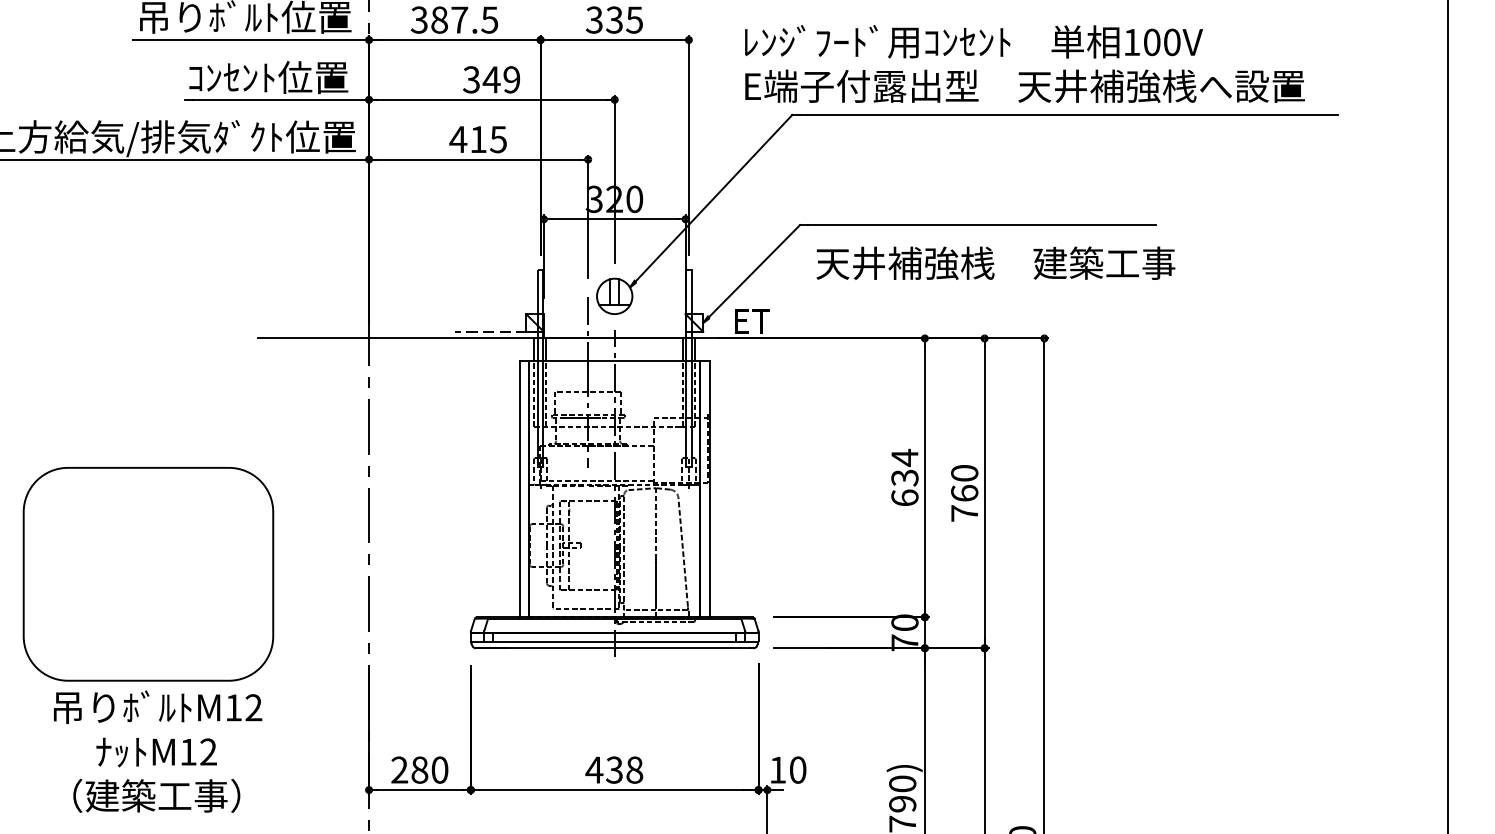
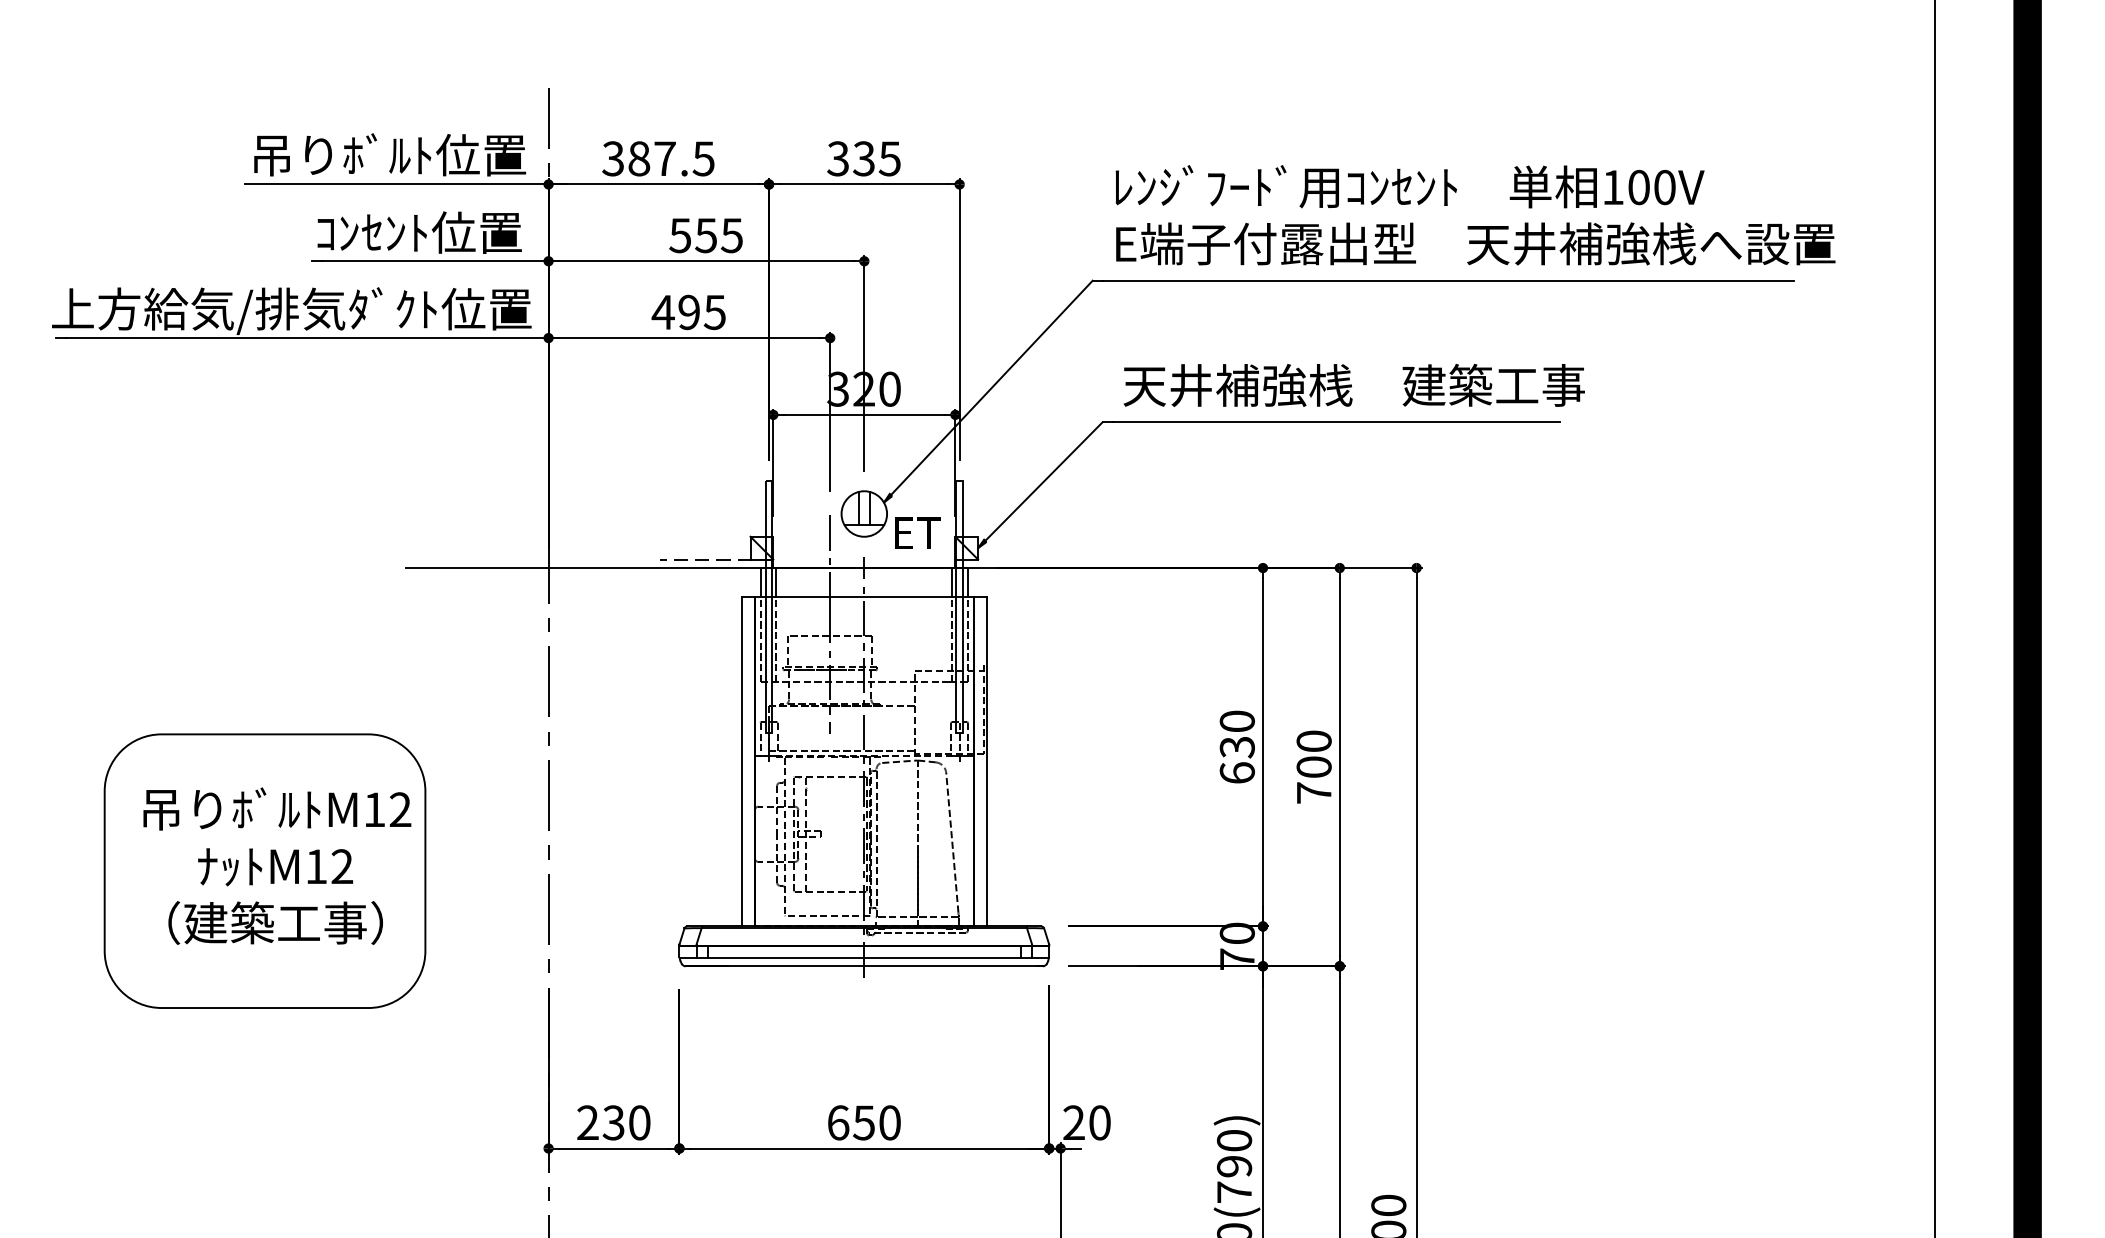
text: (1024, 64) -> (1475, 215), moved
text: (491, 79) -> (705, 235), 349 -> 555
text: (477, 139) -> (688, 312), 415 -> 495
text: (995, 262) -> (1353, 384), moved
text: (752, 320) -> (917, 532), moved
text: (904, 457) -> (1236, 721), 634 -> 630
text: (964, 492) -> (1313, 766), 760 -> 700
text: (158, 751) -> (277, 865), moved
text: (419, 769) -> (613, 1122), 280 -> 230
text: (614, 769) -> (863, 1122), 438 -> 650
text: (777, 769) -> (1073, 1122), 10 -> 20

